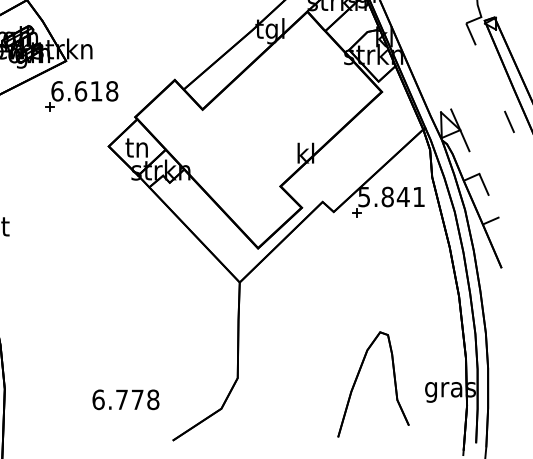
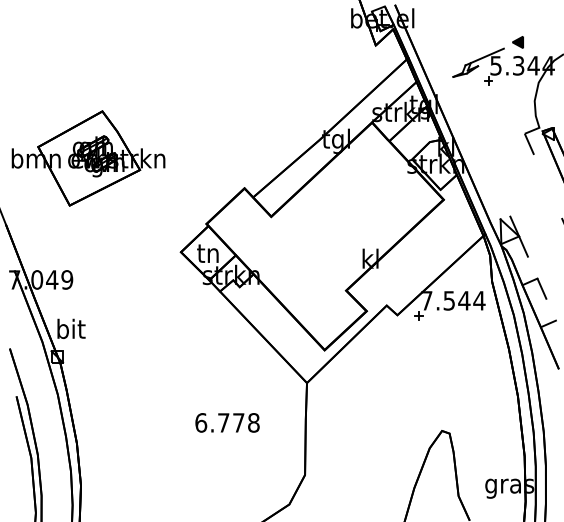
part: (81, 95) -> (154, 203), removed
text: (392, 196) -> (453, 300), 5.841 -> 7.544
text: (125, 399) -> (227, 422), moved

